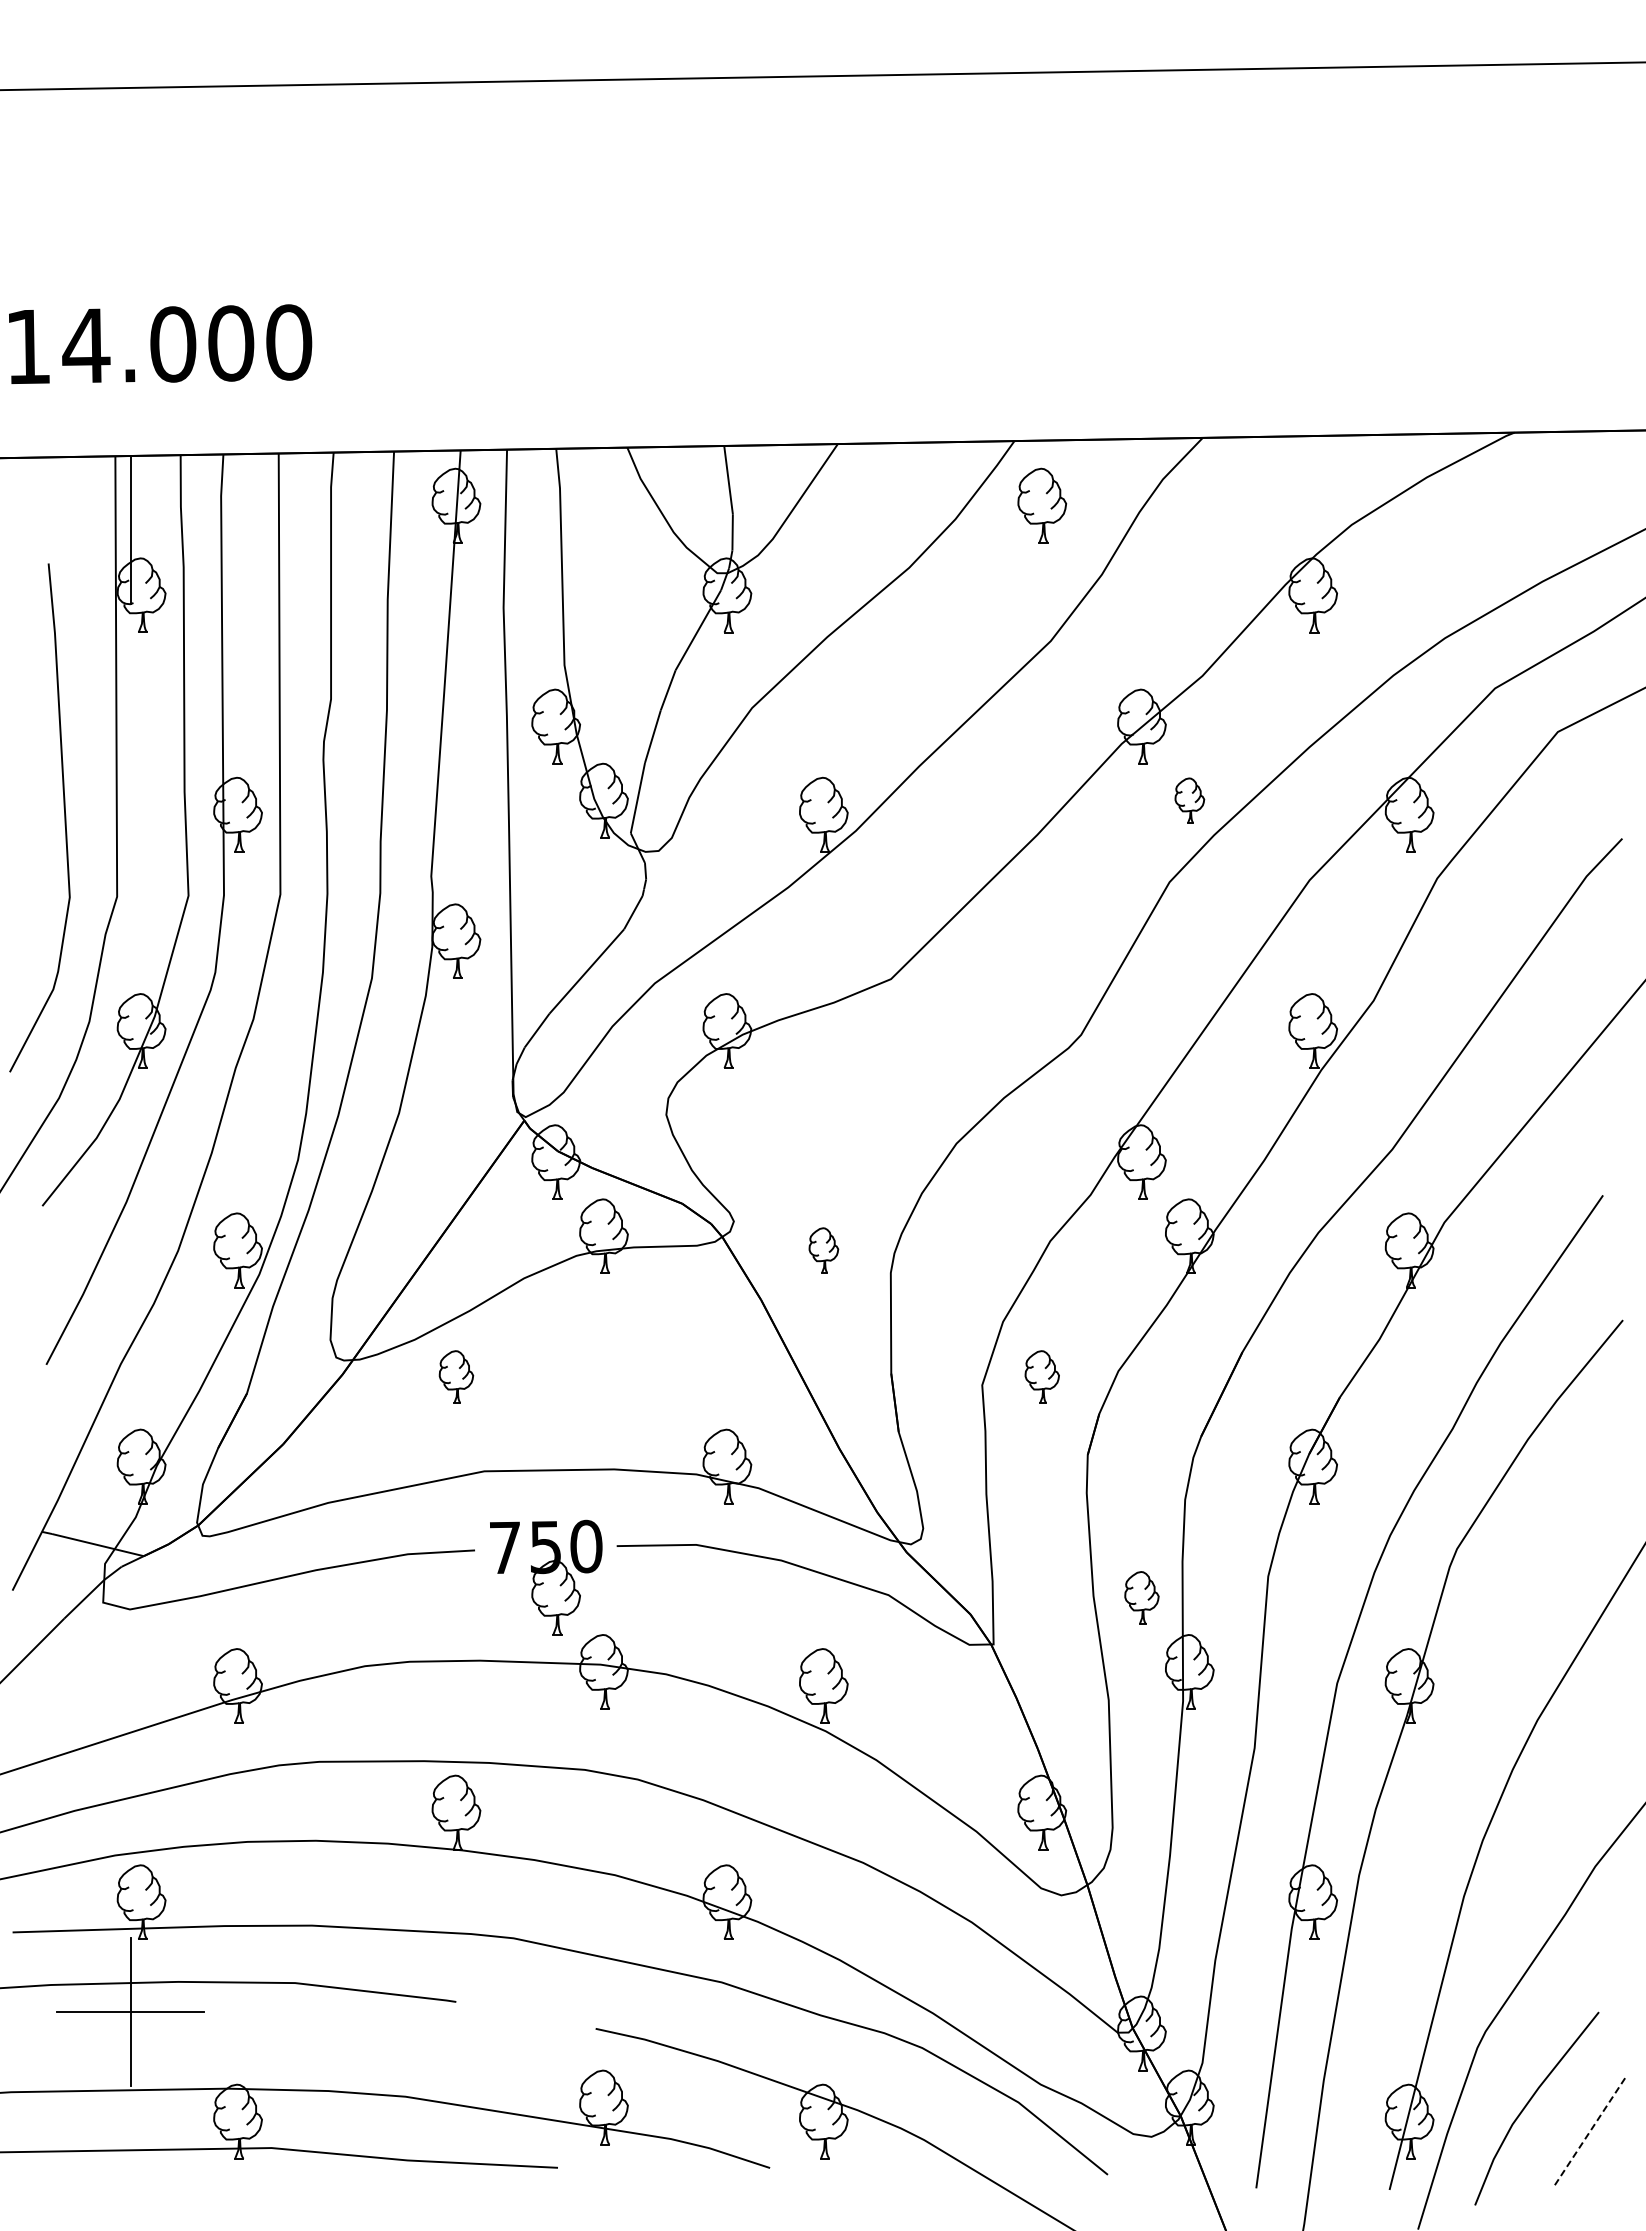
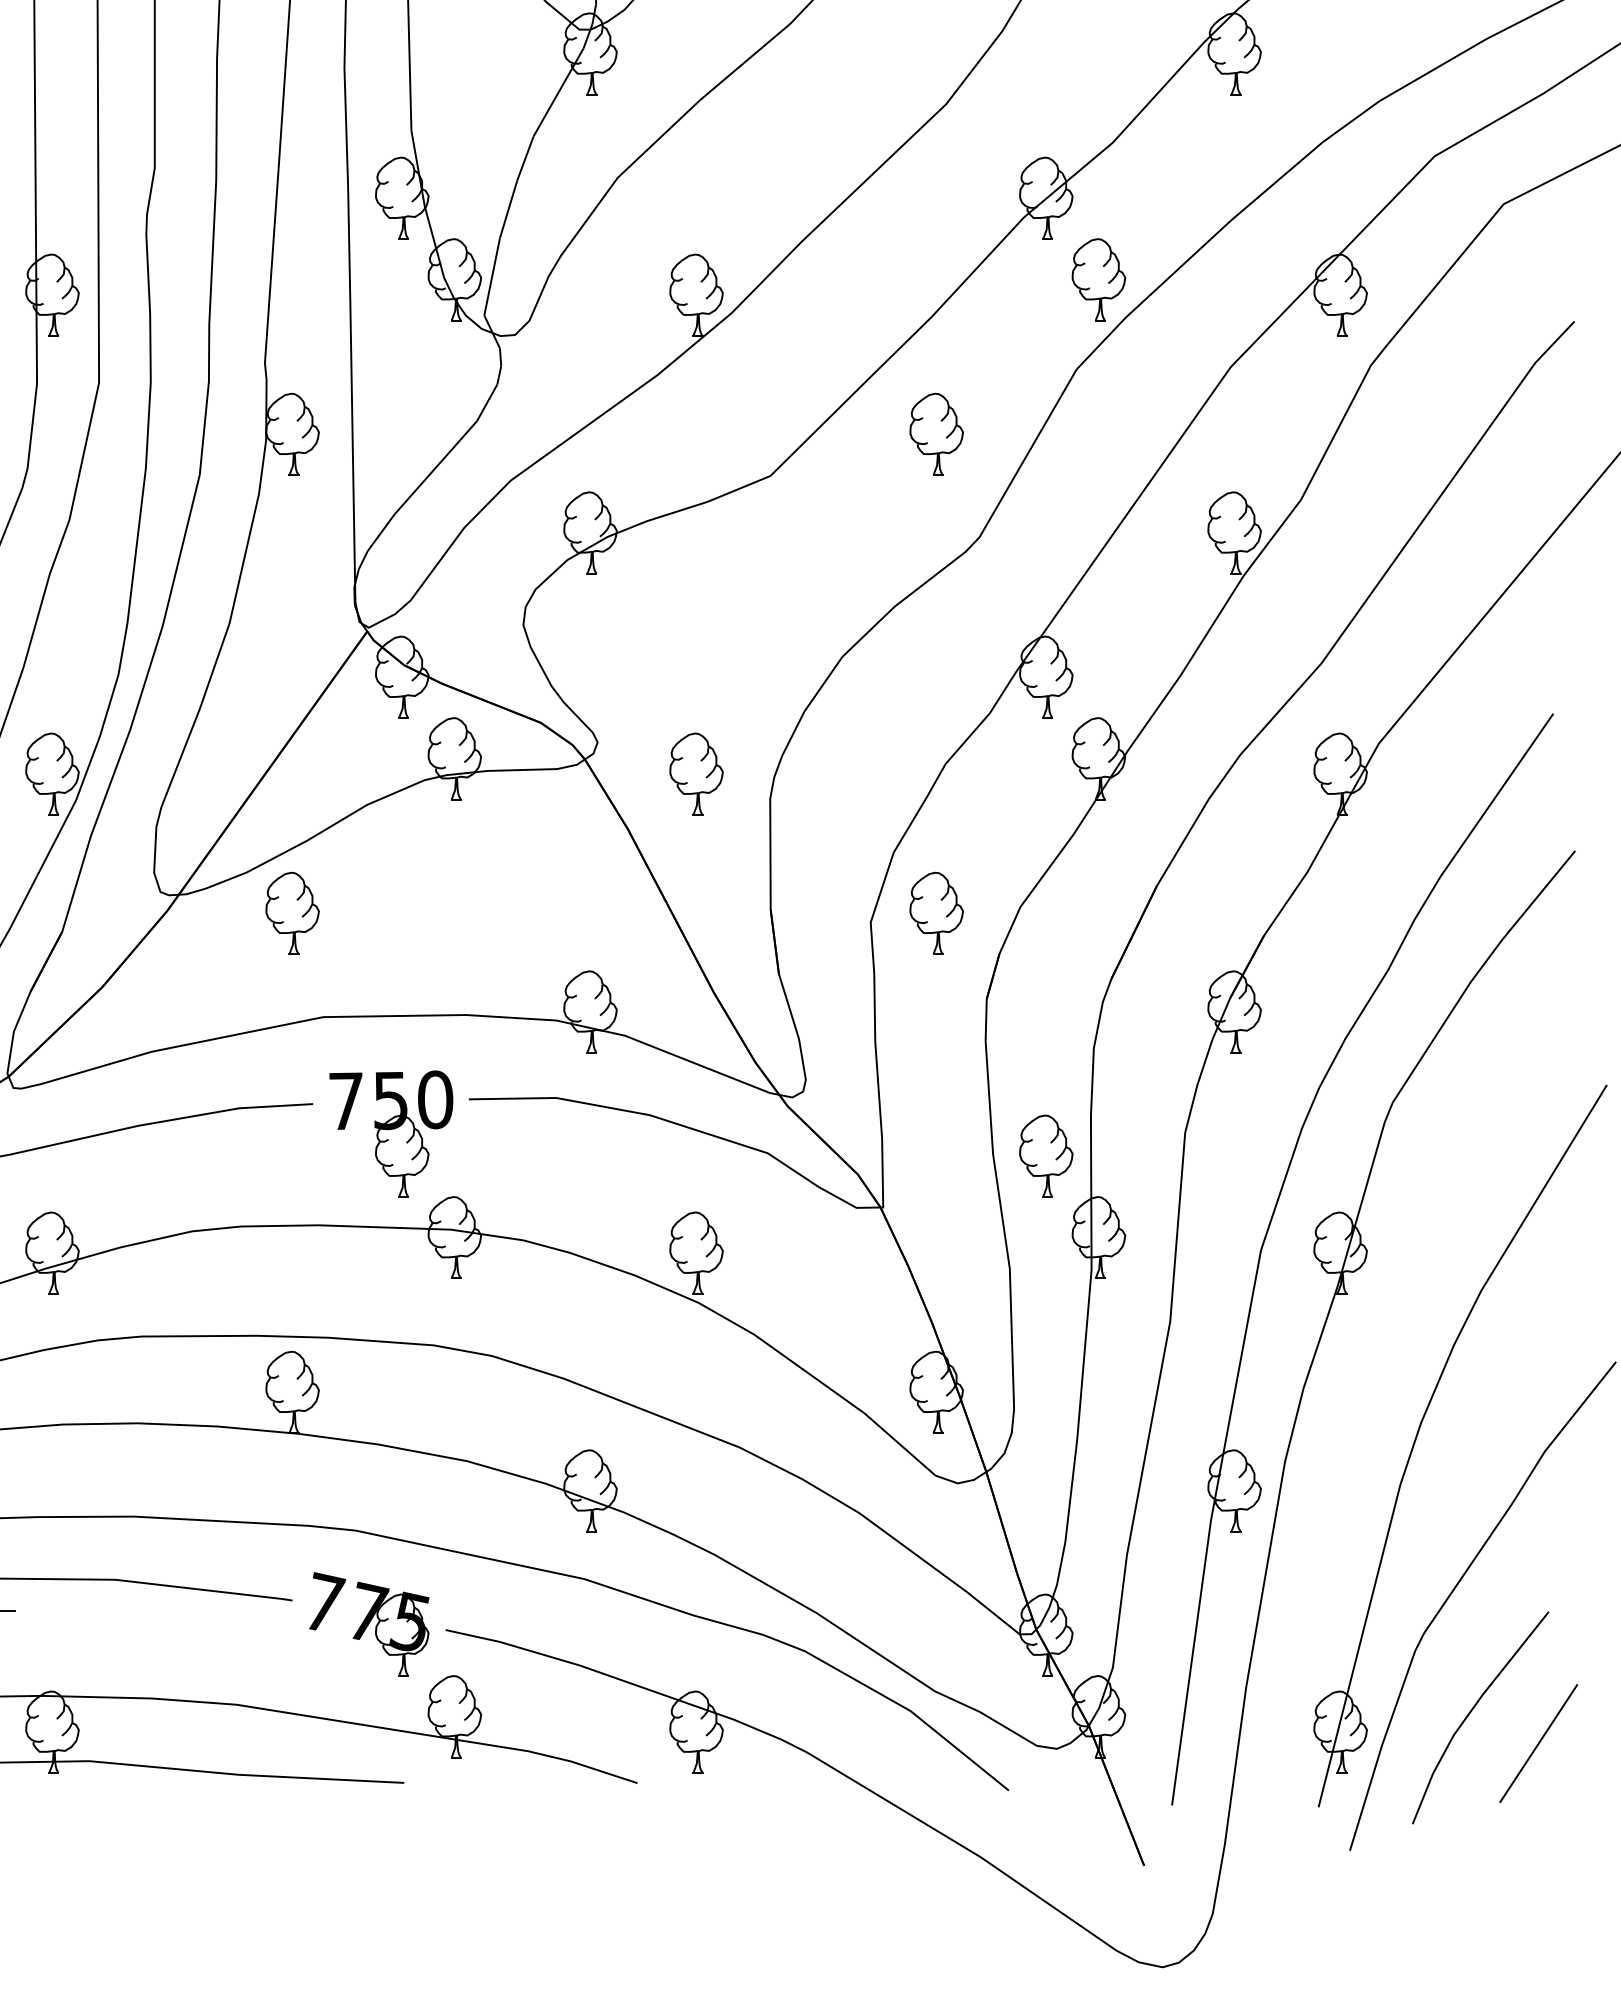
part: (1189, 800) -> (1098, 279), size x1.67
part: (1042, 940) -> (936, 433), added
part: (823, 1250) -> (696, 774), size x1.67
part: (456, 1376) -> (292, 912), size x1.43
part: (1042, 1376) -> (936, 912), size x1.43
part: (1141, 1597) -> (1045, 1155), size x1.43
part: (525, 2023) -> (368, 1624), added
line: (1589, 2132) -> (1538, 1744), dashed -> solid

